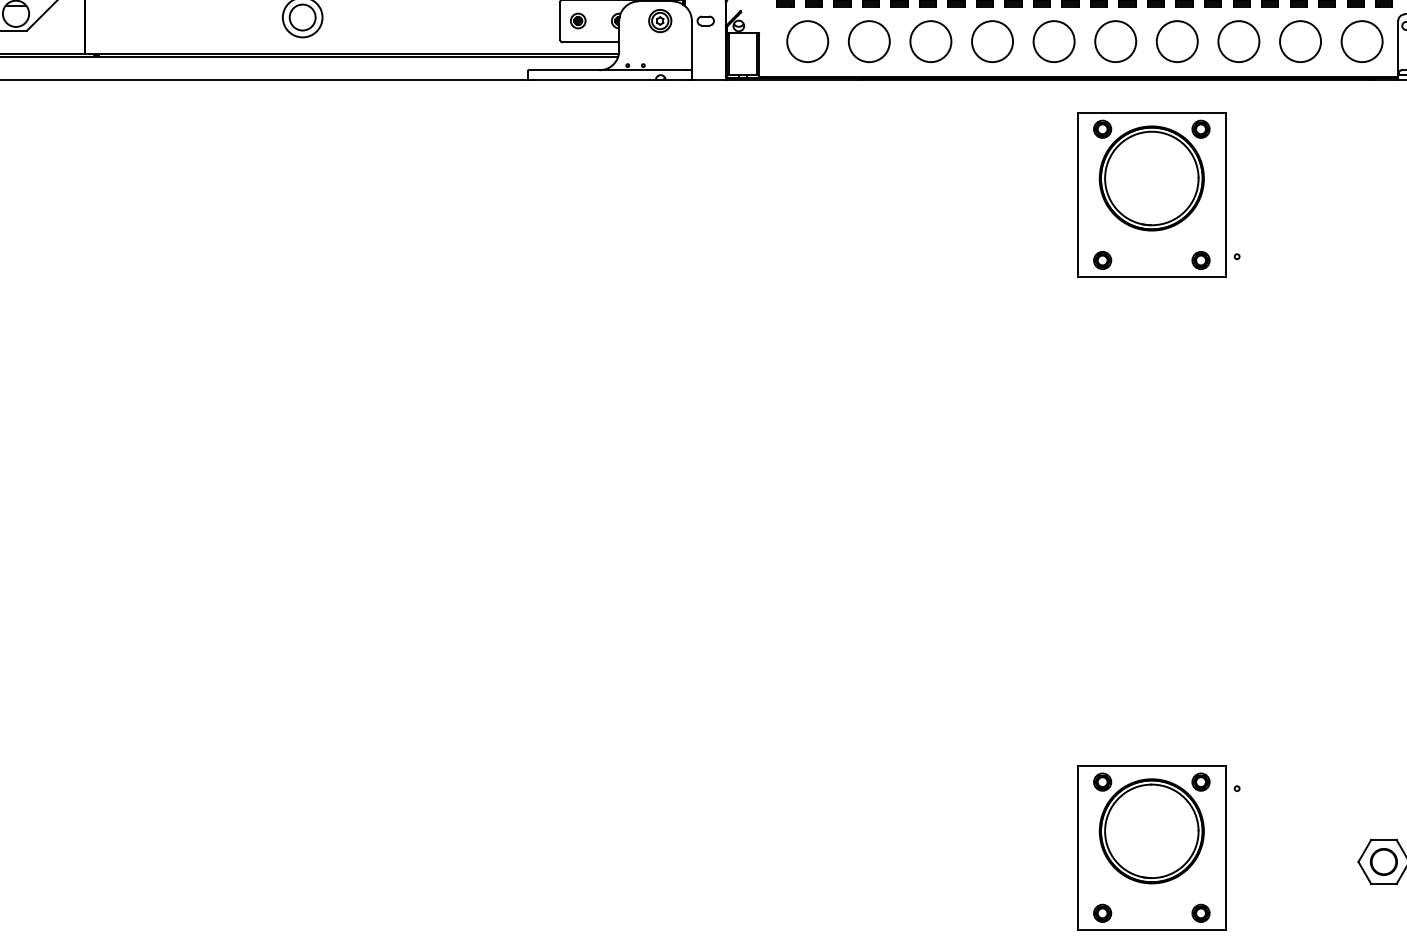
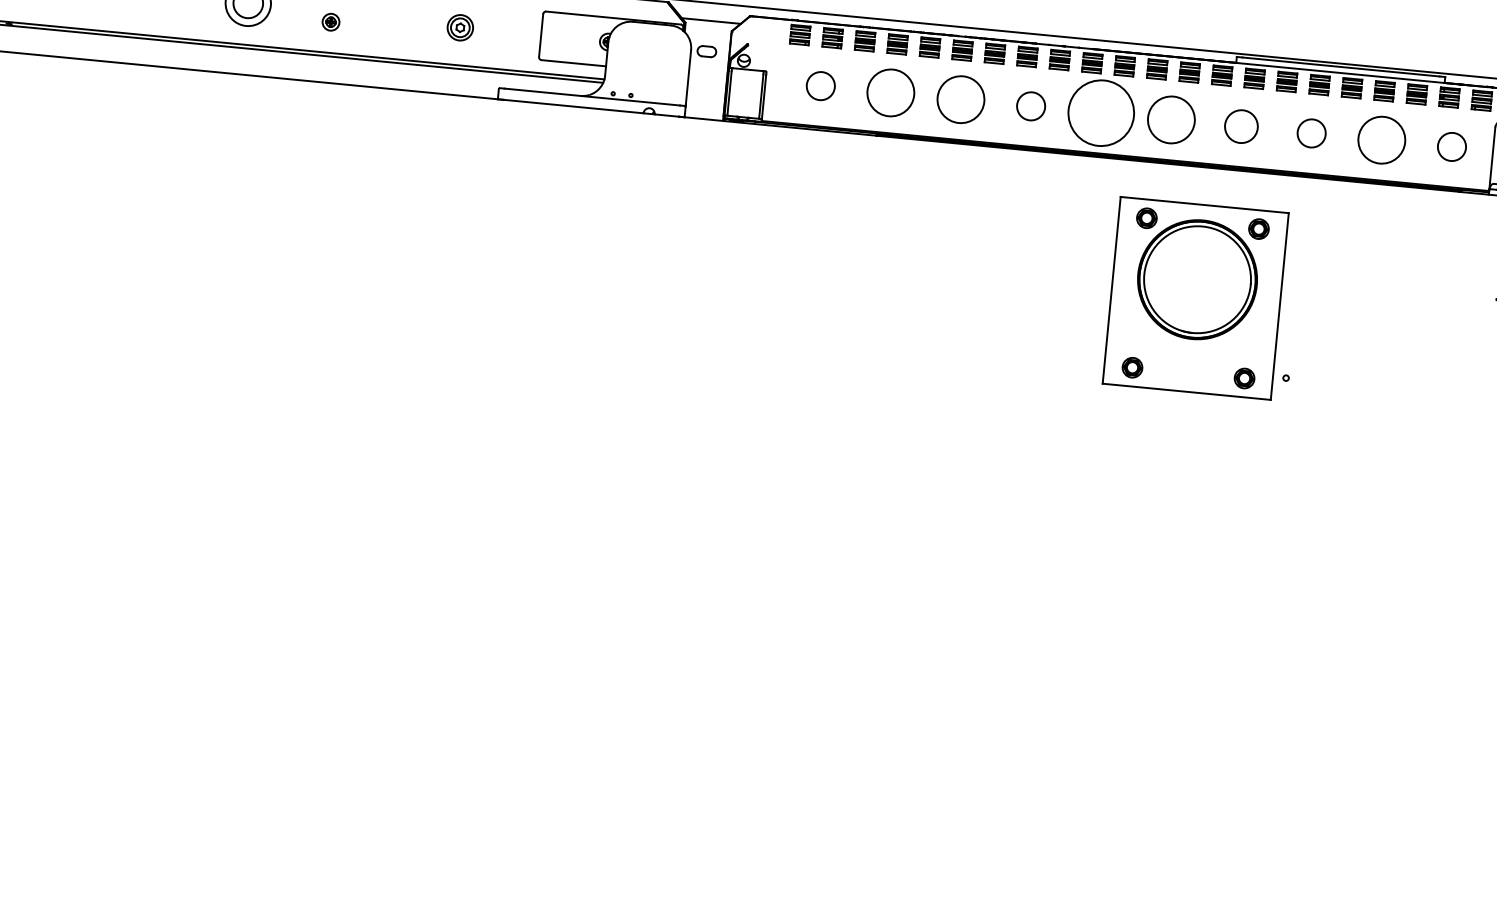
part: (578, 20) -> (331, 21), moved
part: (660, 21) -> (460, 28), moved
circle: (807, 41) -> (820, 86), size x0.6
circle: (992, 41) -> (1031, 106), size x0.6
circle: (1053, 41) -> (1100, 112), size x1.4
circle: (1176, 41) -> (1240, 126), size x0.7
circle: (1238, 41) -> (1311, 133), size x0.6
circle: (1361, 41) -> (1451, 146), size x0.6

